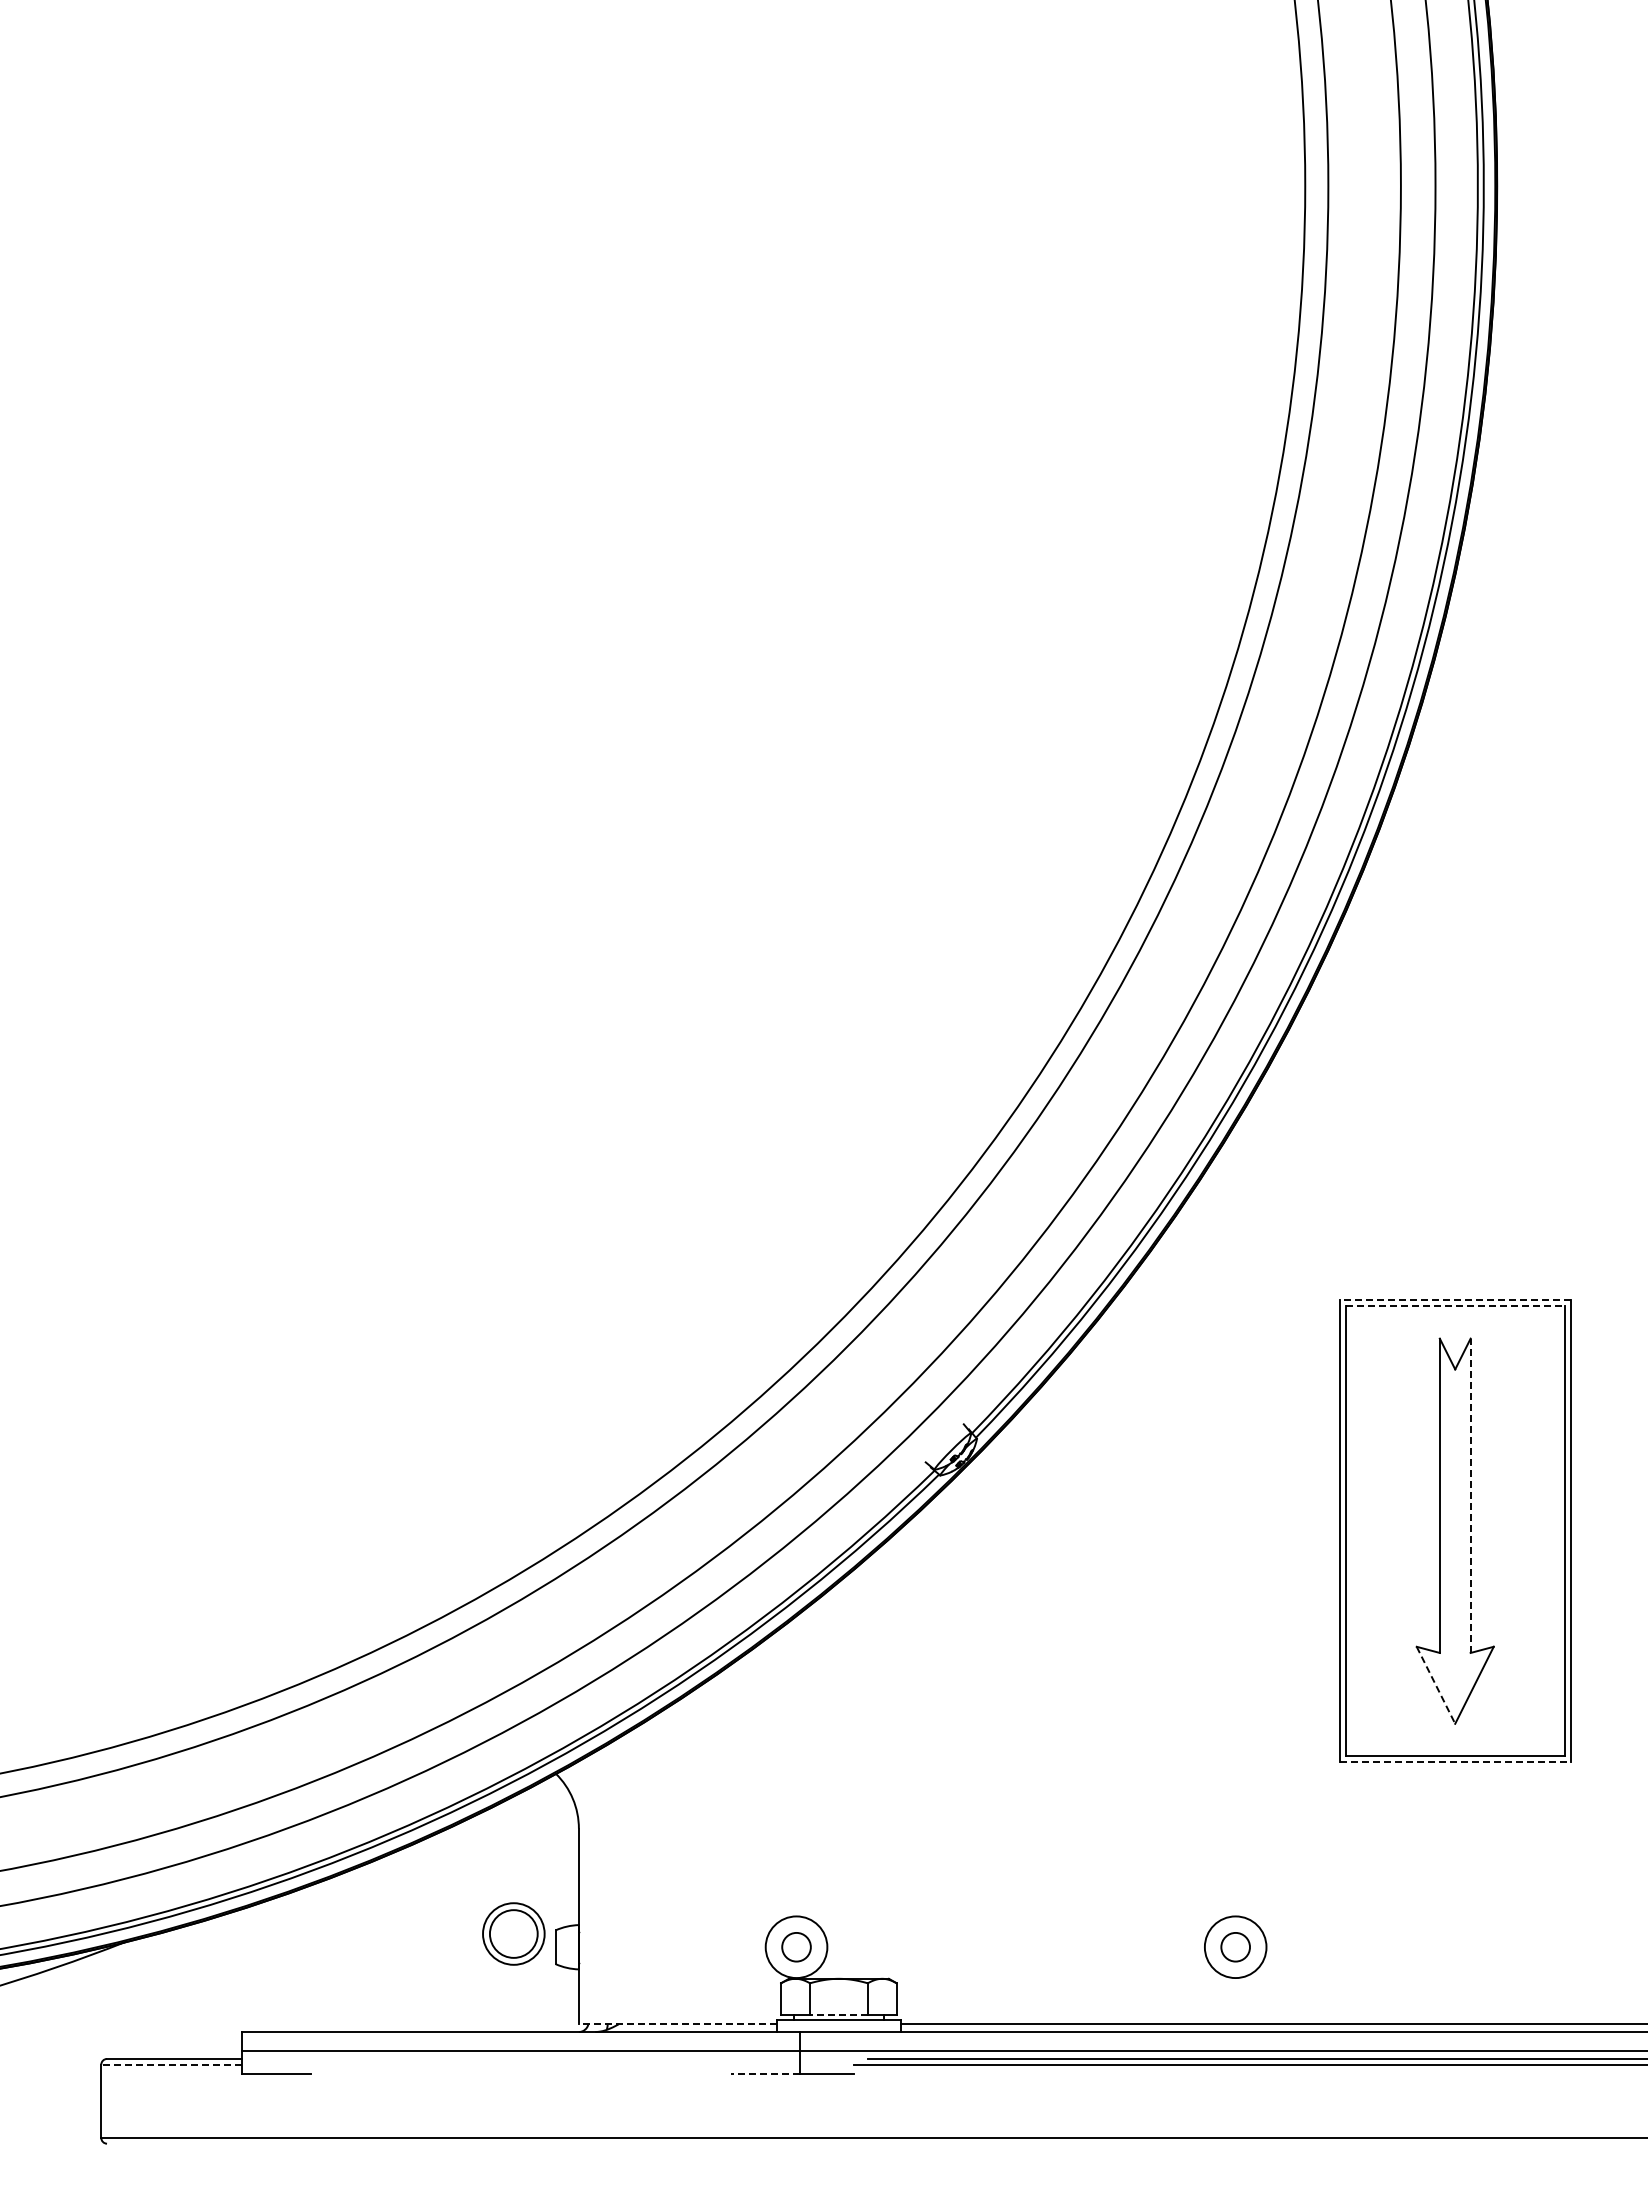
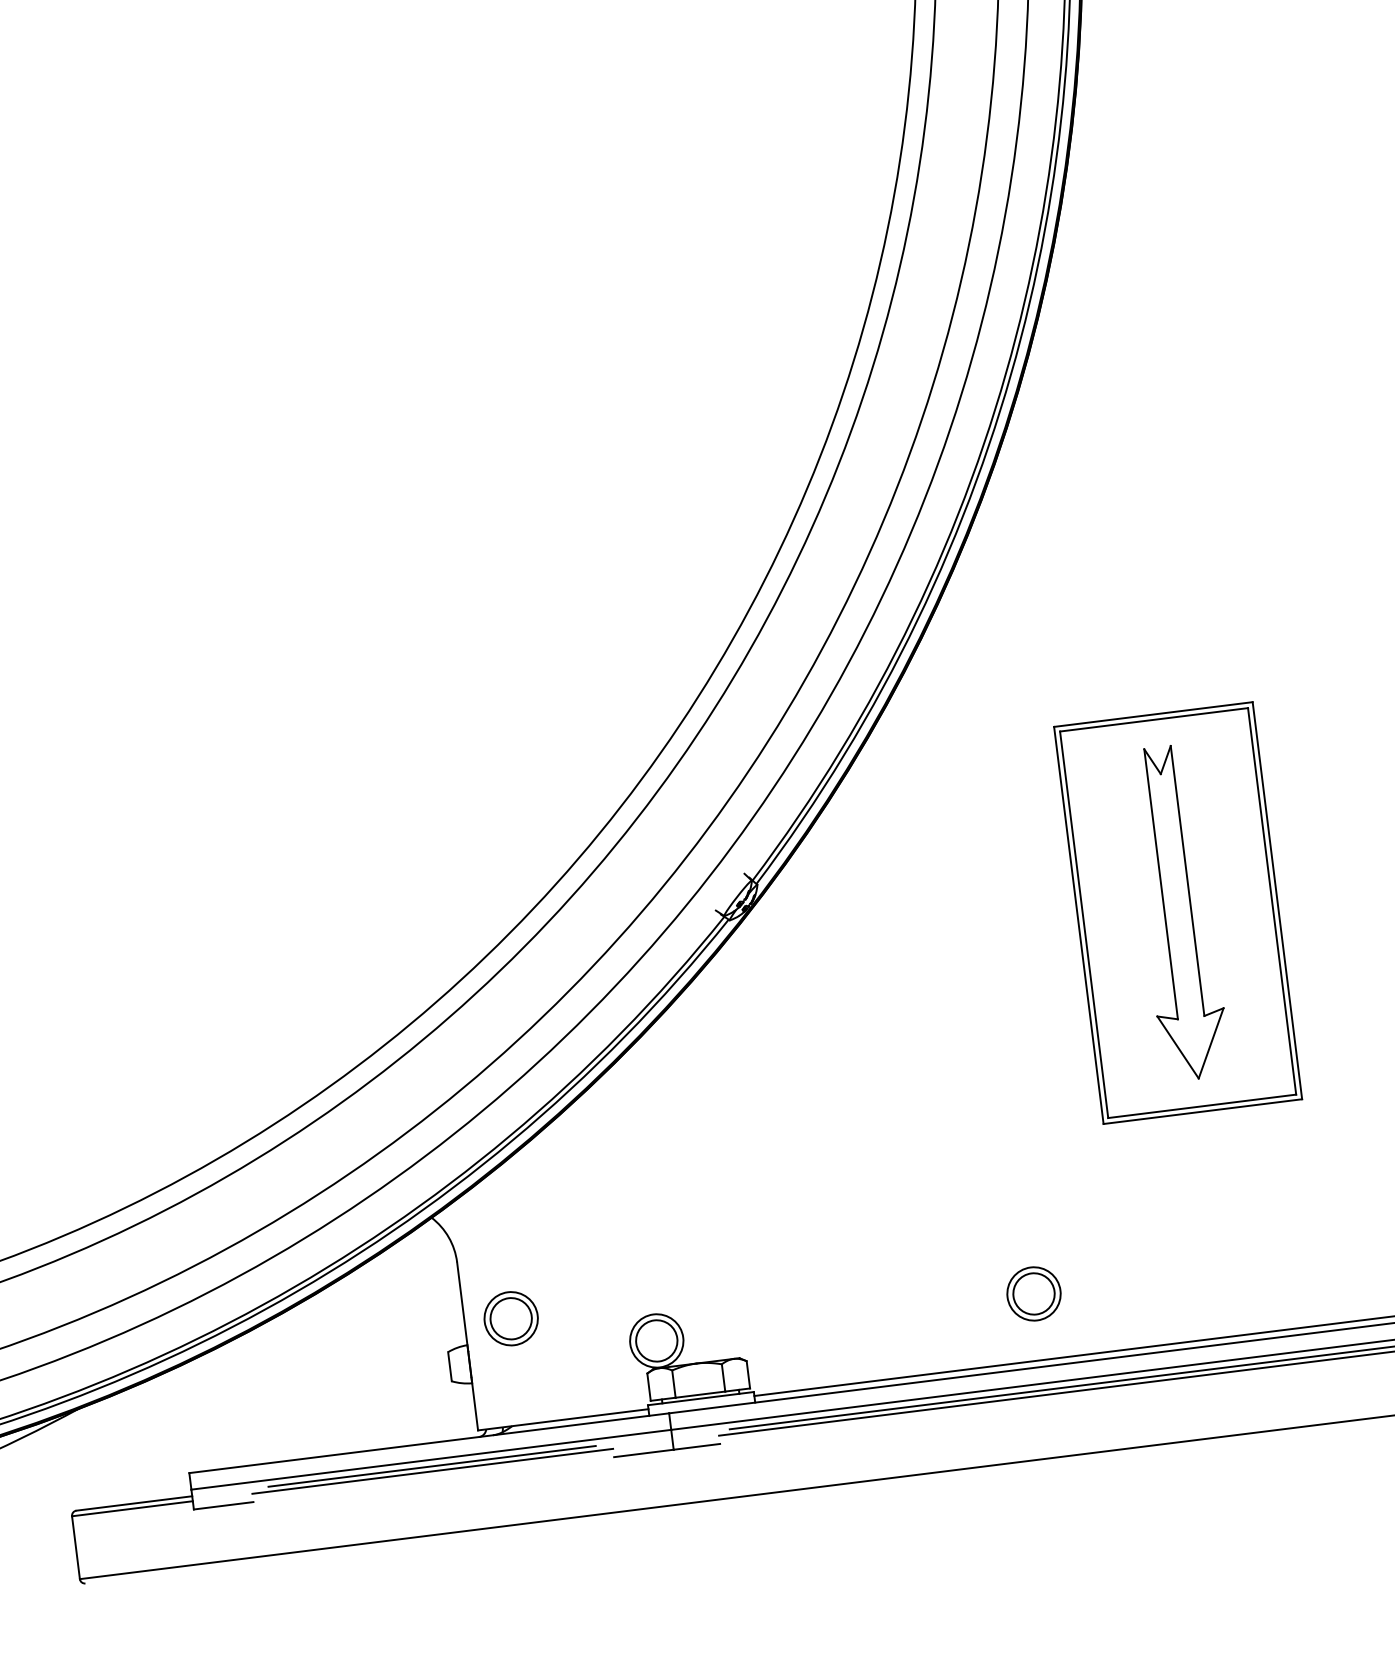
line: (1455, 1300) -> (1153, 714), dashed -> solid
line: (1455, 1306) -> (1154, 719), dashed -> solid
line: (1470, 1495) -> (1187, 880), dashed -> solid
line: (1436, 1685) -> (1178, 1047), dashed -> solid
line: (1455, 1762) -> (1203, 1111), dashed -> solid
part: (513, 1933) -> (510, 1318), moved
circle: (796, 1947) -> (656, 1341), size x1.67
circle: (1235, 1947) -> (1033, 1294), size x1.67
line: (838, 2015) -> (700, 1395), dashed -> solid
line: (677, 2024) -> (562, 1420), dashed -> solid
line: (520, 2058) -> (431, 1466), added
line: (171, 2064) -> (132, 1508), dashed -> solid
line: (521, 2064) -> (433, 1471), added
line: (765, 2074) -> (643, 1453), dashed -> solid

